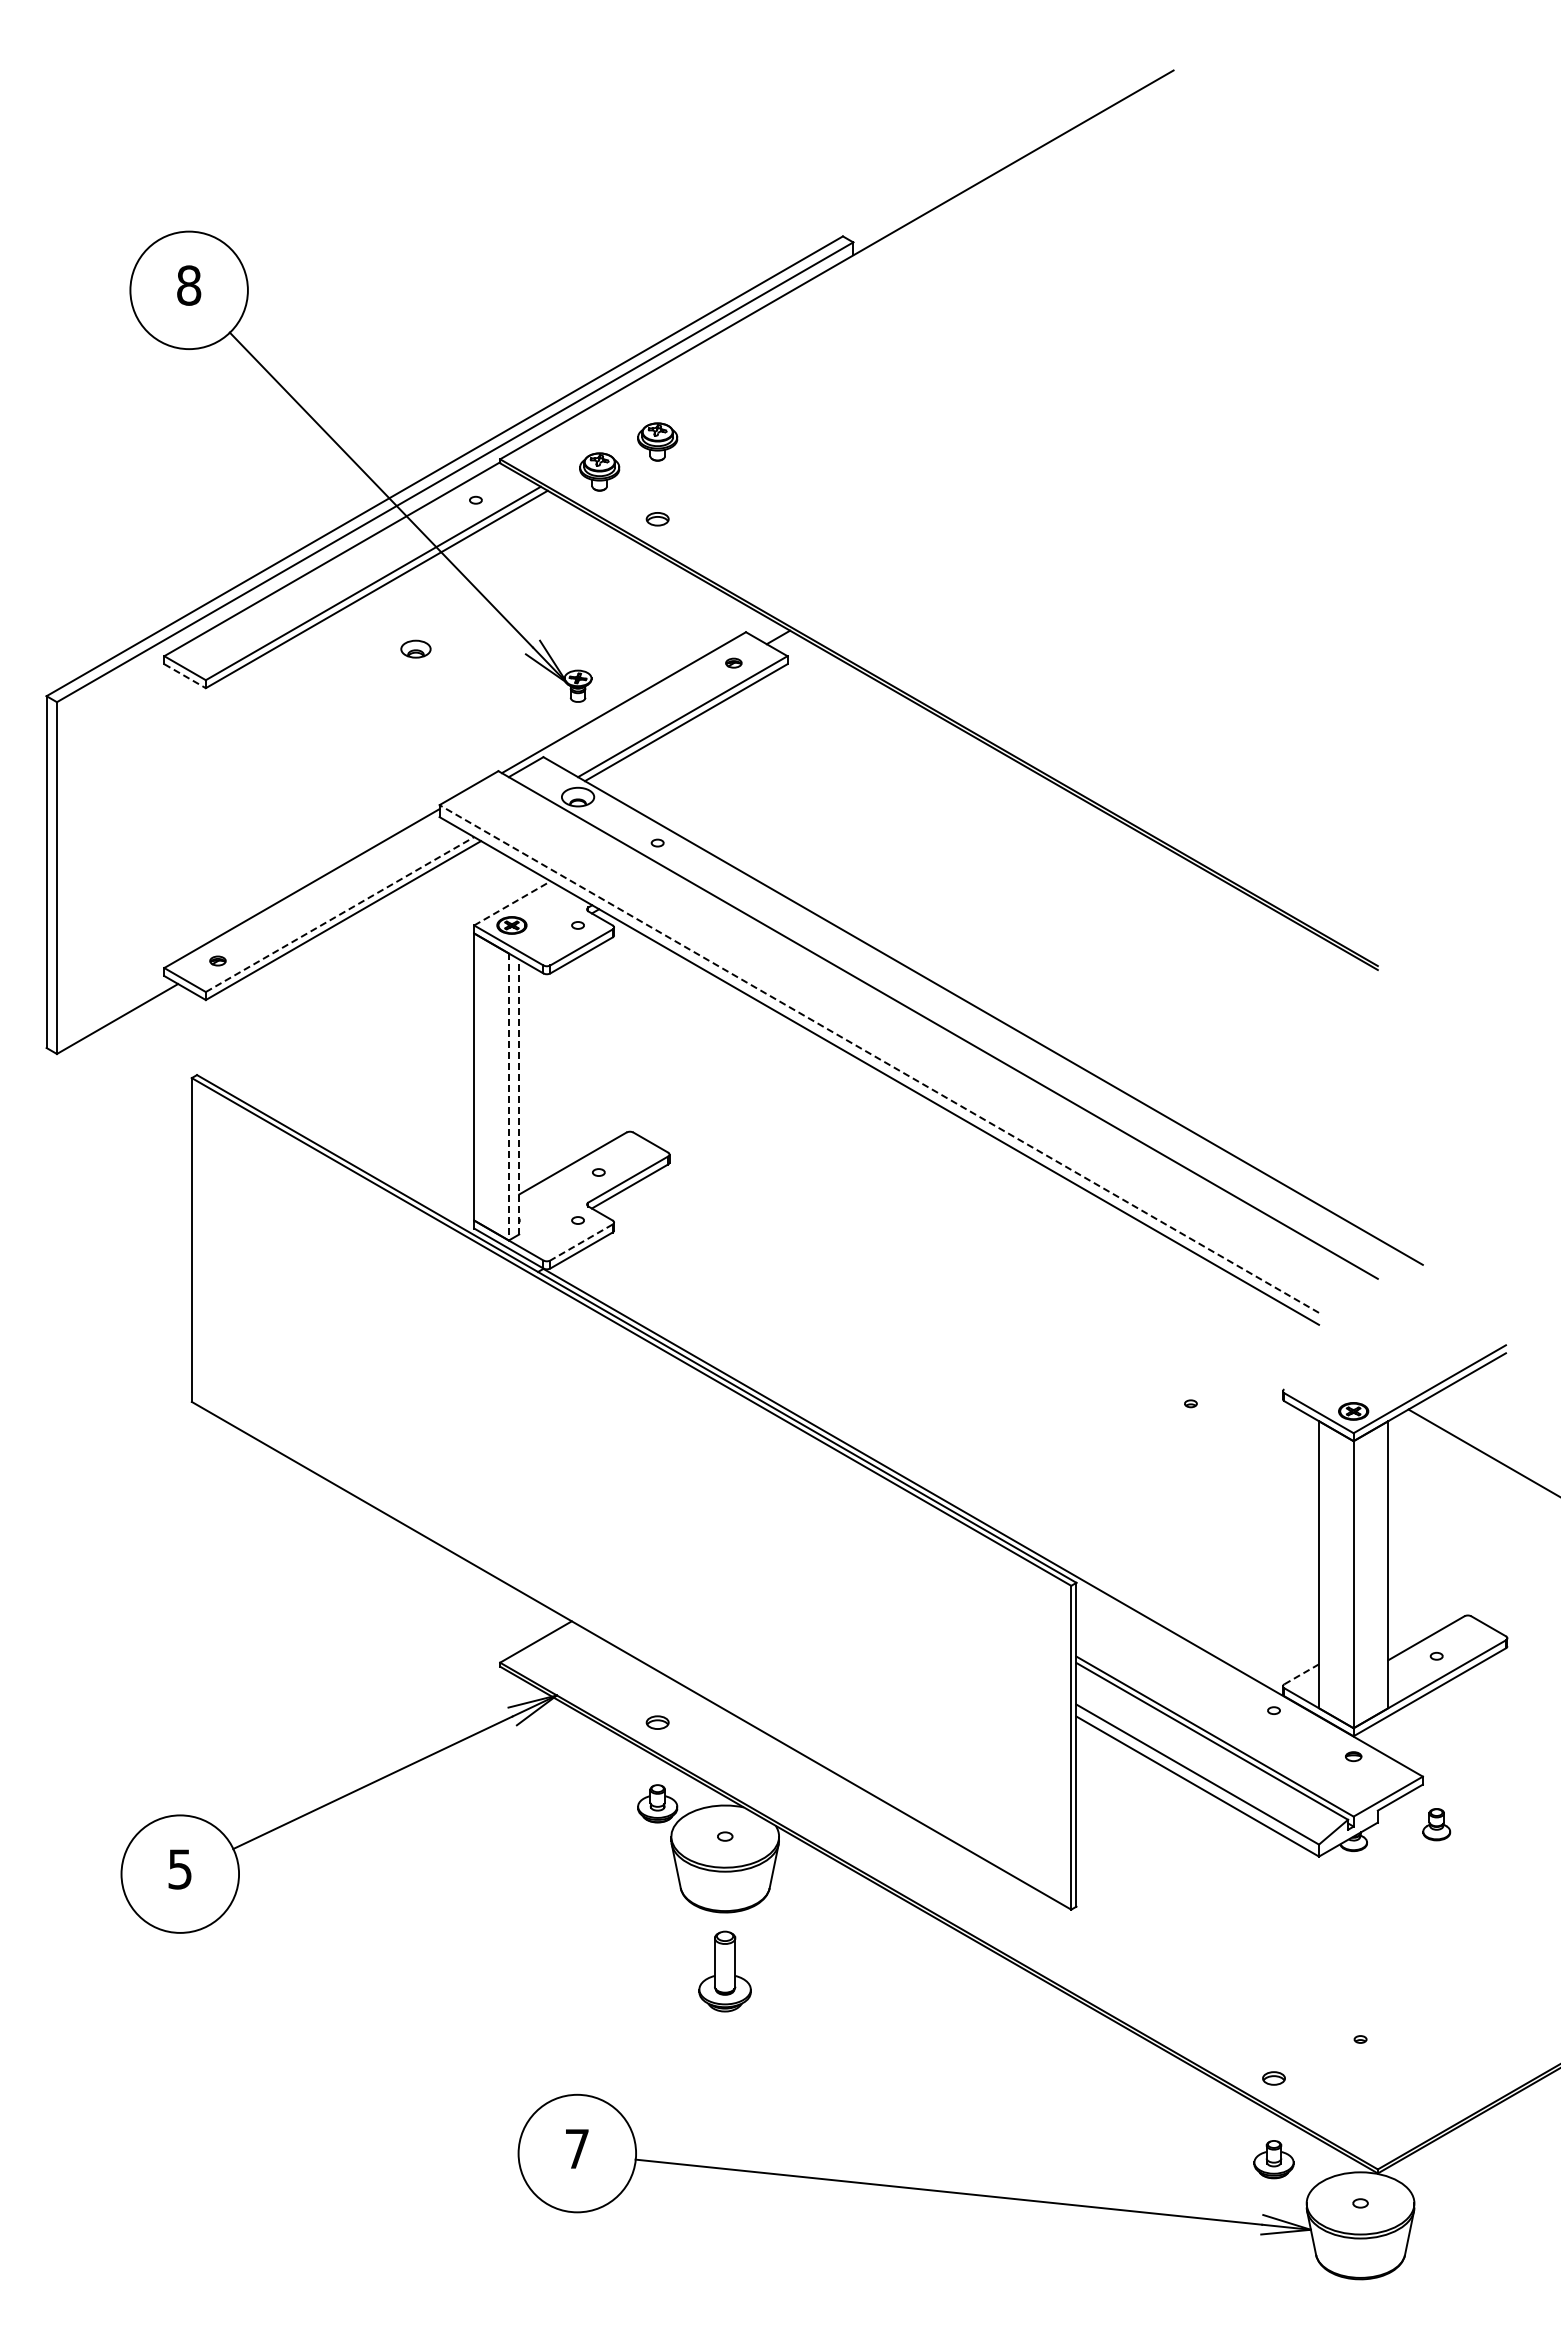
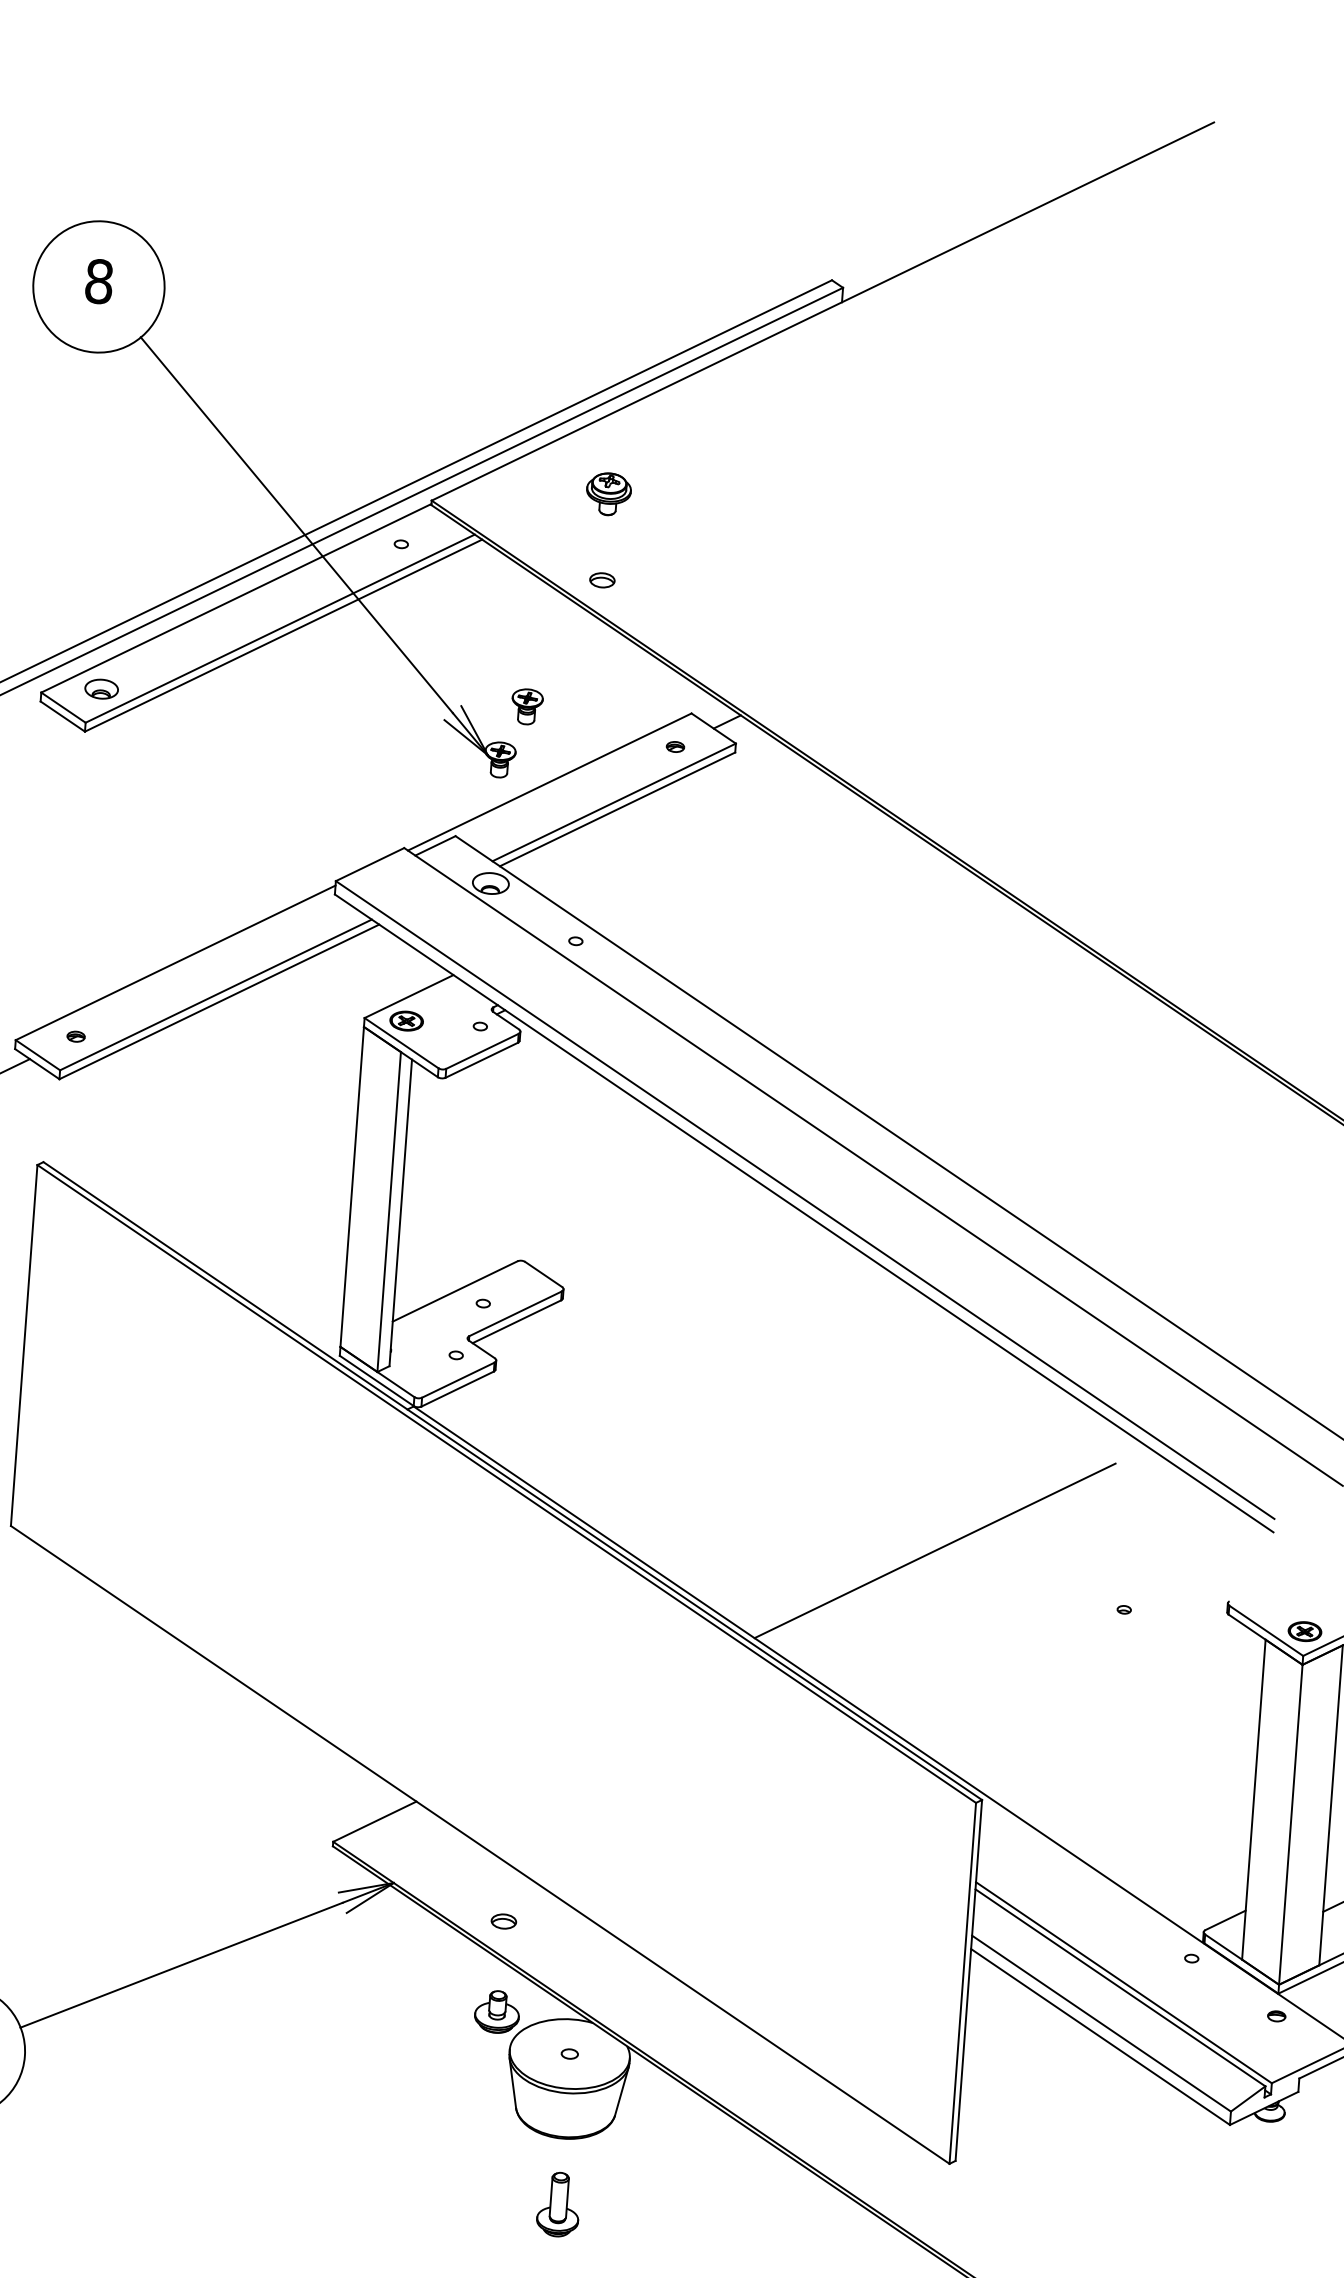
part: (599, 471) -> (541, 522), removed
part: (598, 636) -> (526, 706), added
part: (415, 648) -> (101, 688), moved
line: (185, 676) -> (63, 716), dashed -> solid
line: (512, 903) -> (409, 996), dashed -> solid
line: (340, 914) -> (216, 994), dashed -> solid
line: (879, 1059) -> (805, 1200), dashed -> solid
line: (508, 1096) -> (388, 1211), dashed -> solid
line: (519, 1096) -> (401, 1212), dashed -> solid
line: (581, 1242) -> (458, 1380), dashed -> solid
line: (1017, 1363) -> (934, 1550), added
line: (1301, 1674) -> (1225, 1920), dashed -> solid
part: (725, 1971) -> (559, 2204), size x0.71

